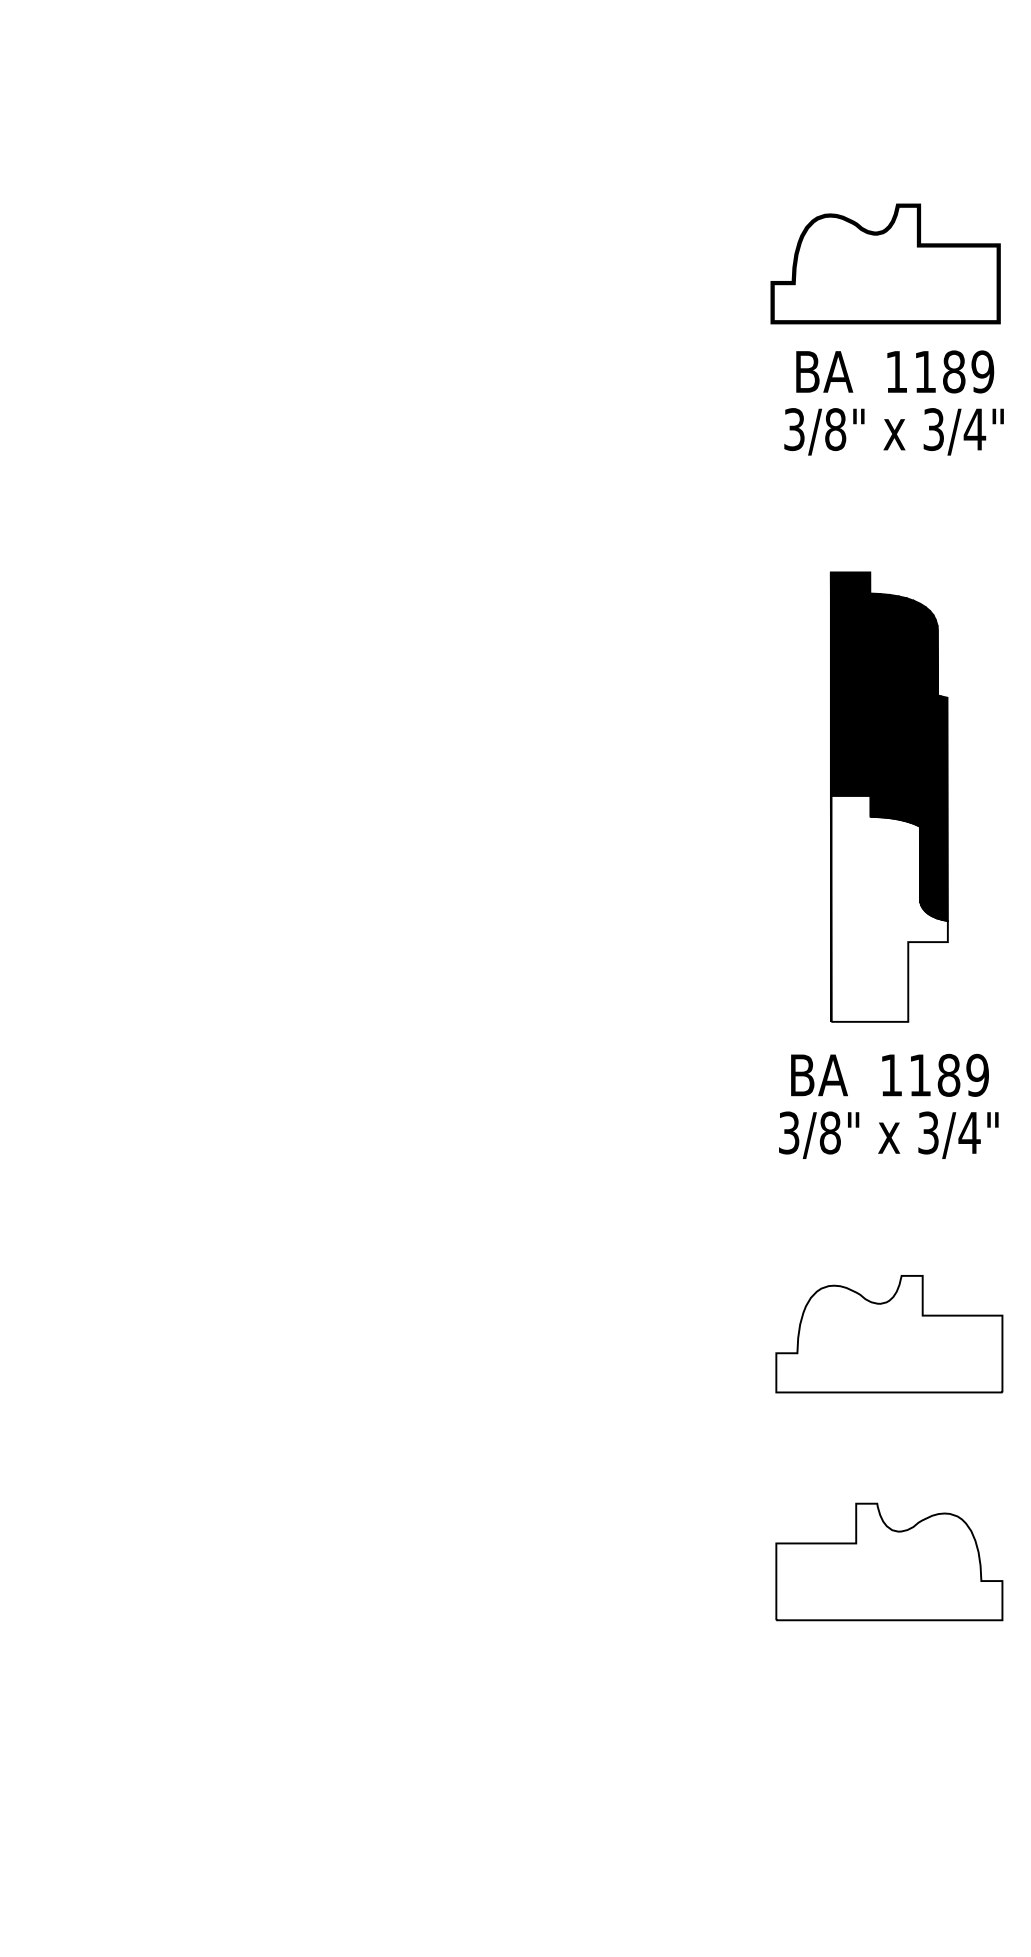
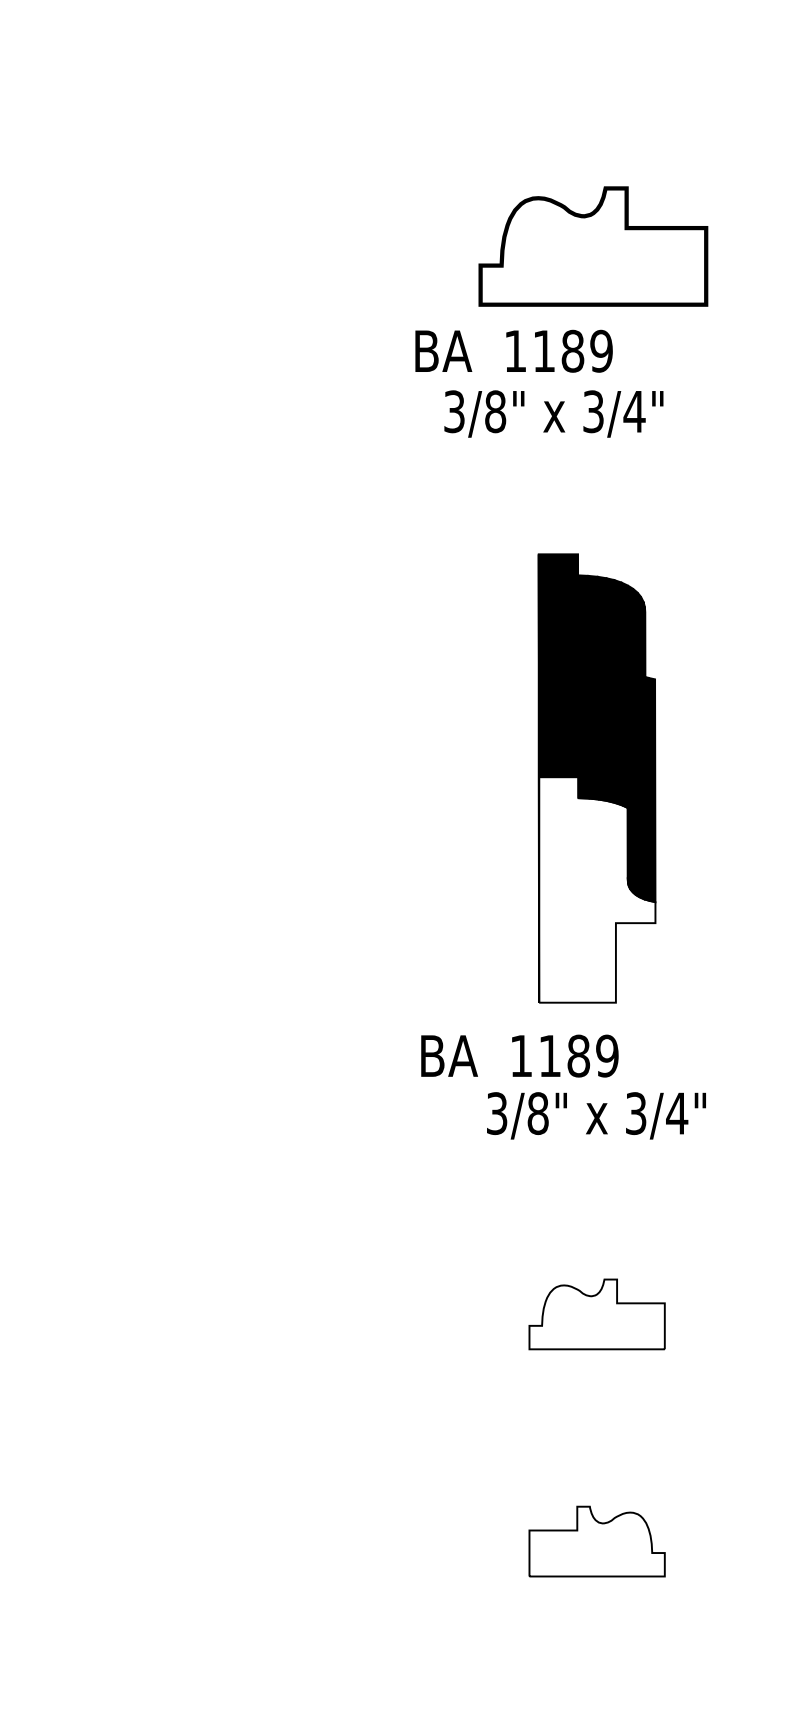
text: (895, 371) -> (514, 350), moved
text: (893, 431) -> (553, 413), moved
text: (889, 1074) -> (519, 1055), moved
part: (889, 1334) -> (597, 1314), size x0.6
part: (889, 1561) -> (597, 1541), size x0.6

